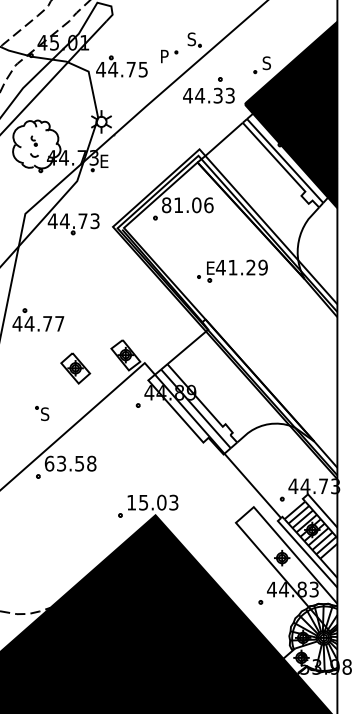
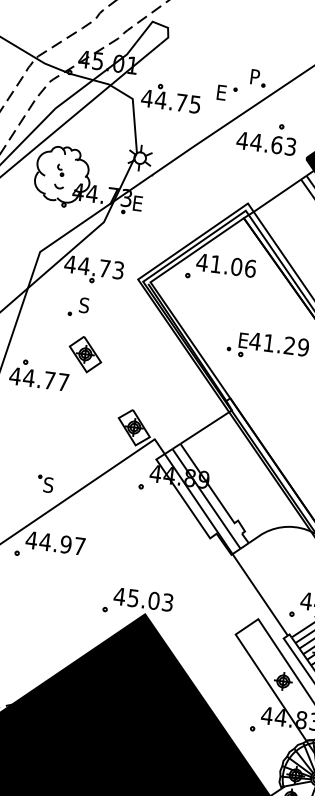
text: (191, 39) -> (254, 77), S -> P
text: (165, 56) -> (222, 92), P -> E
text: (217, 95) -> (276, 144), 44.33 -> 44.63
text: (166, 205) -> (202, 262), 81.06 -> 41.06
part: (64, 256) -> (78, 306), added
part: (75, 368) -> (85, 354), moved
part: (42, 413) -> (45, 483), moved
text: (70, 463) -> (55, 543), 63.58 -> 44.97
text: (131, 502) -> (119, 596), 15.03 -> 45.03

